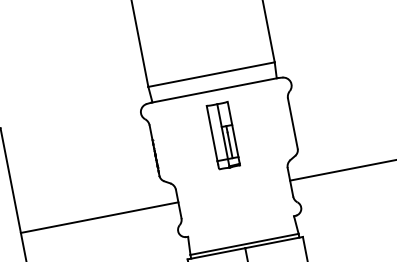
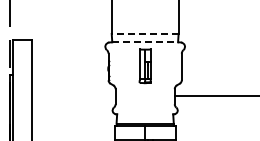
line: (210, 74) -> (144, 33), solid -> dashed
line: (215, 90) -> (145, 42), solid -> dashed
line: (98, 217) -> (73, 95), removed

